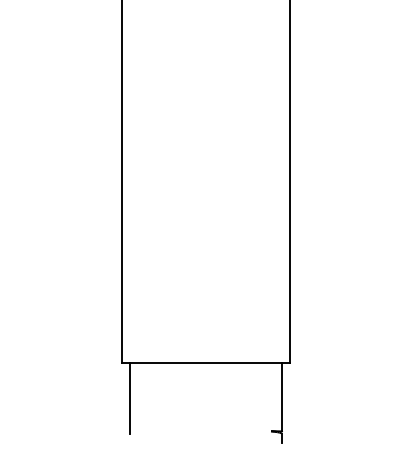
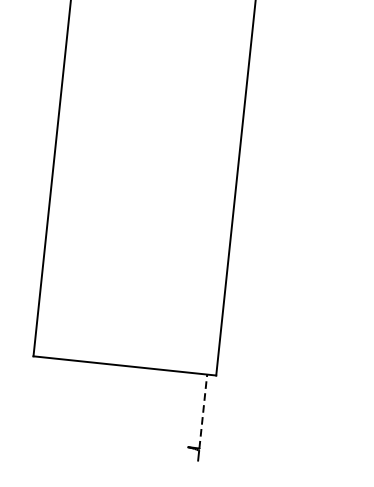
line: (281, 396) -> (202, 410), solid -> dashed
line: (130, 398) -> (38, 395), removed

